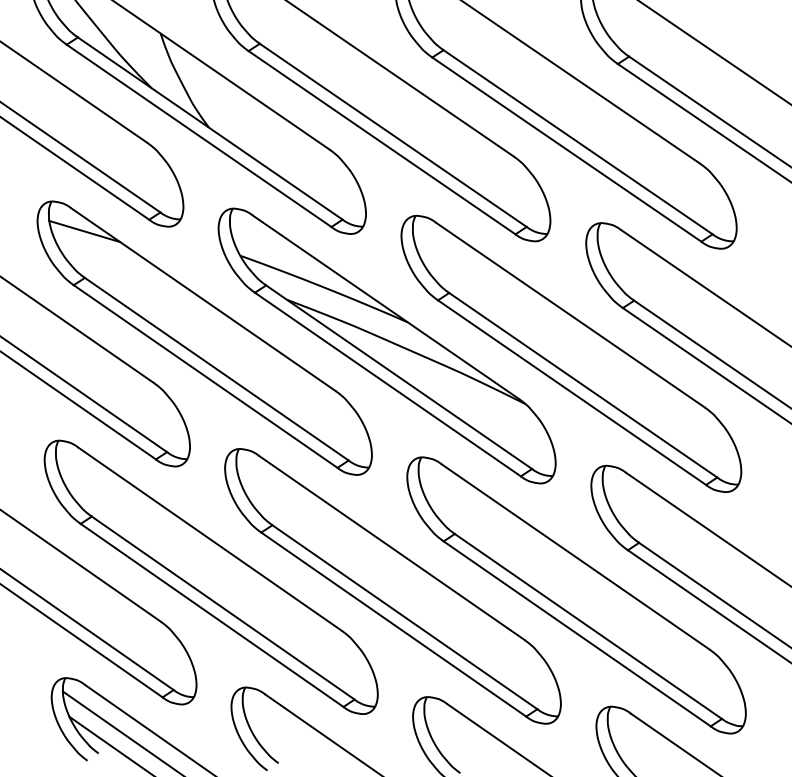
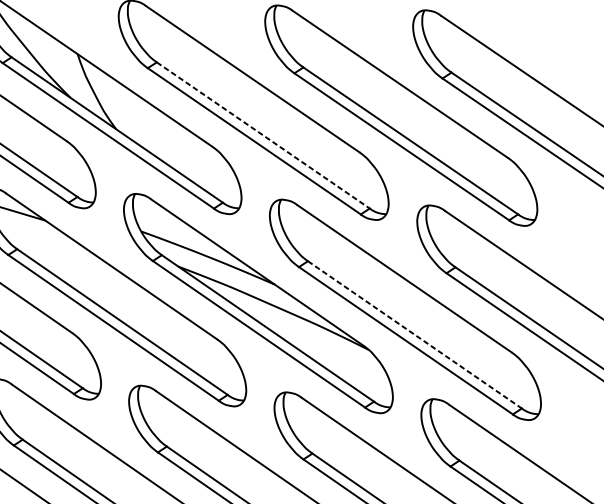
line: (393, 135) -> (263, 135), solid -> dashed
line: (583, 385) -> (415, 335), solid -> dashed

